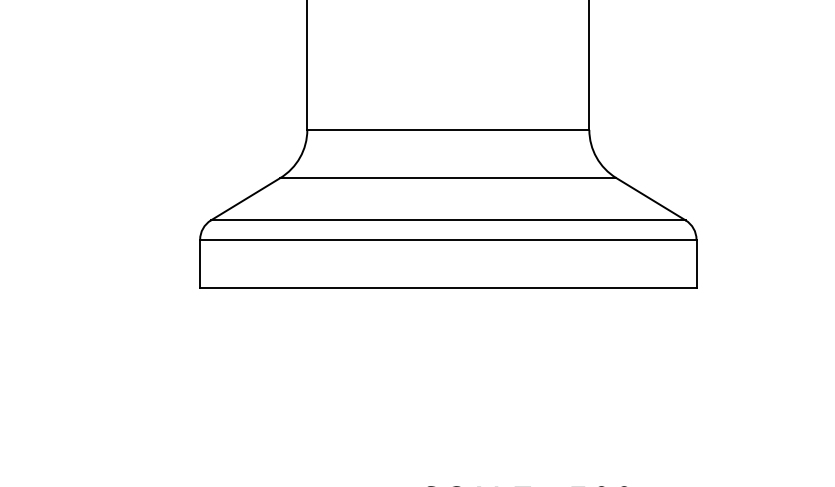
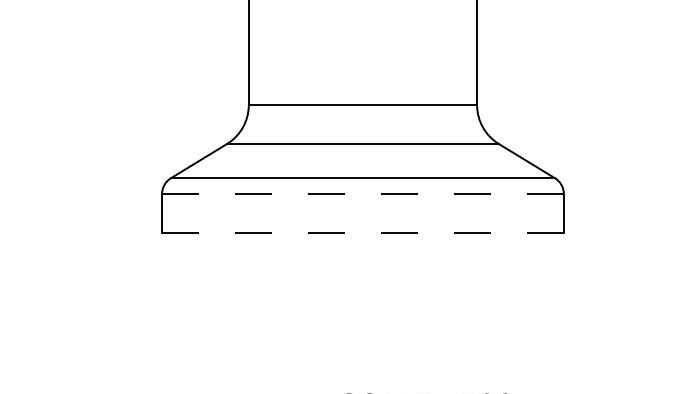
line: (448, 239) -> (363, 193), solid -> dashed
line: (448, 287) -> (363, 232), solid -> dashed

